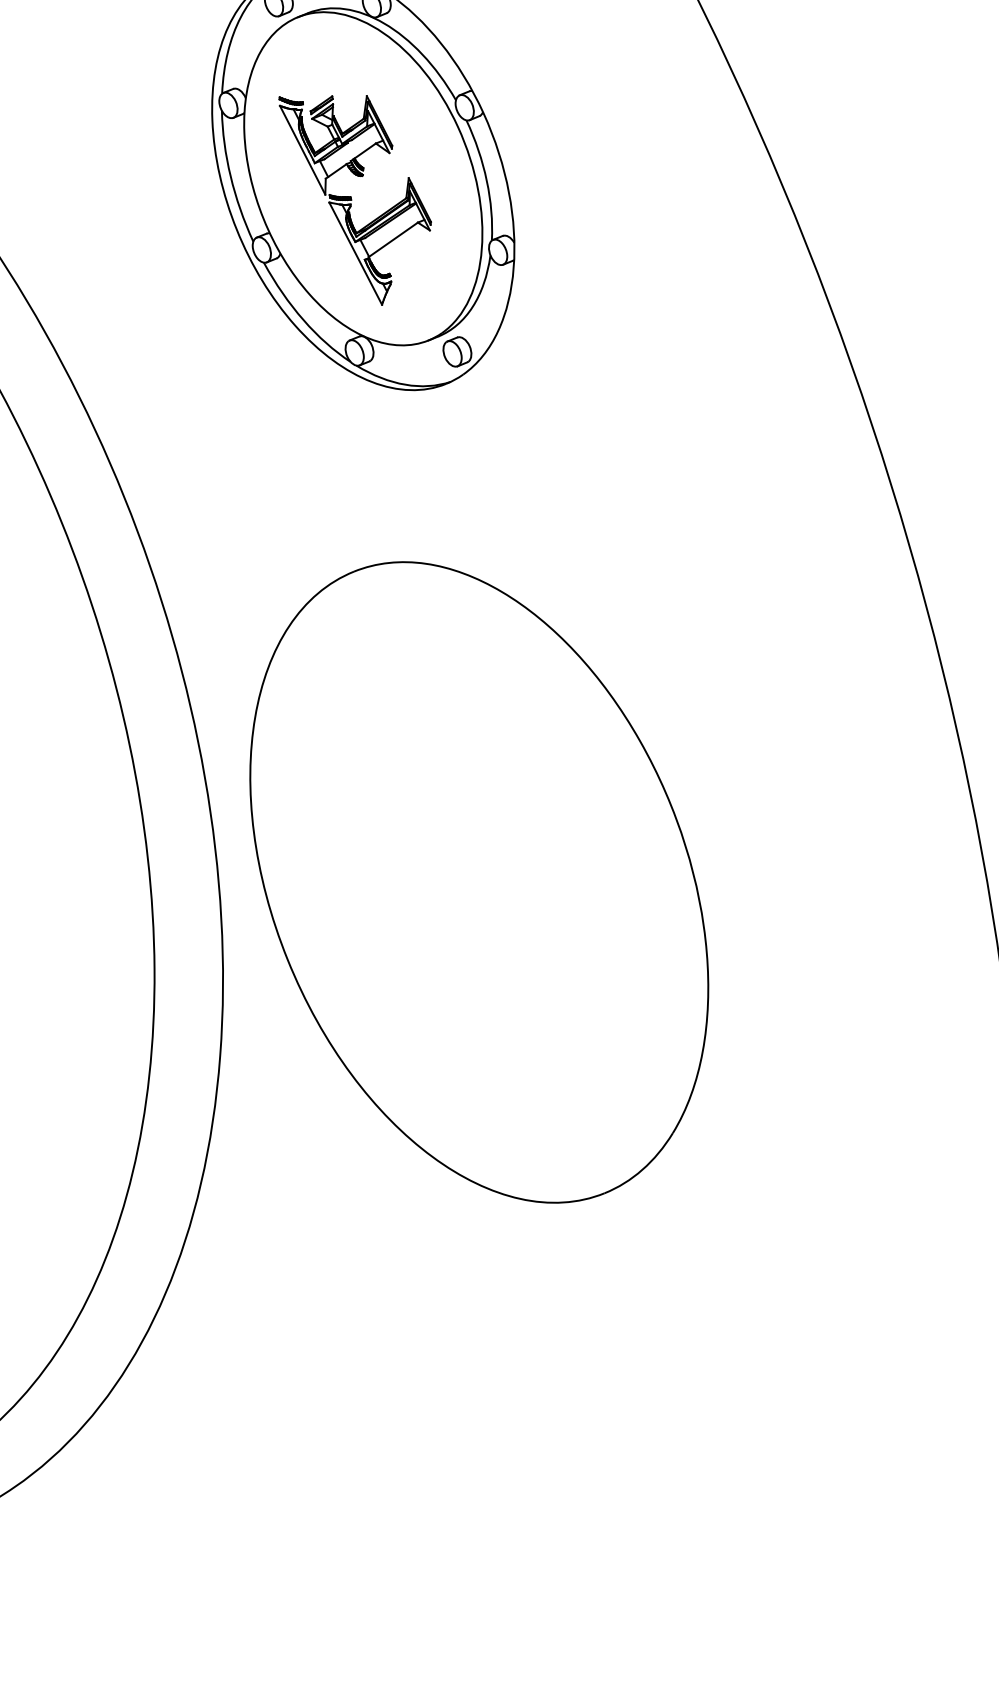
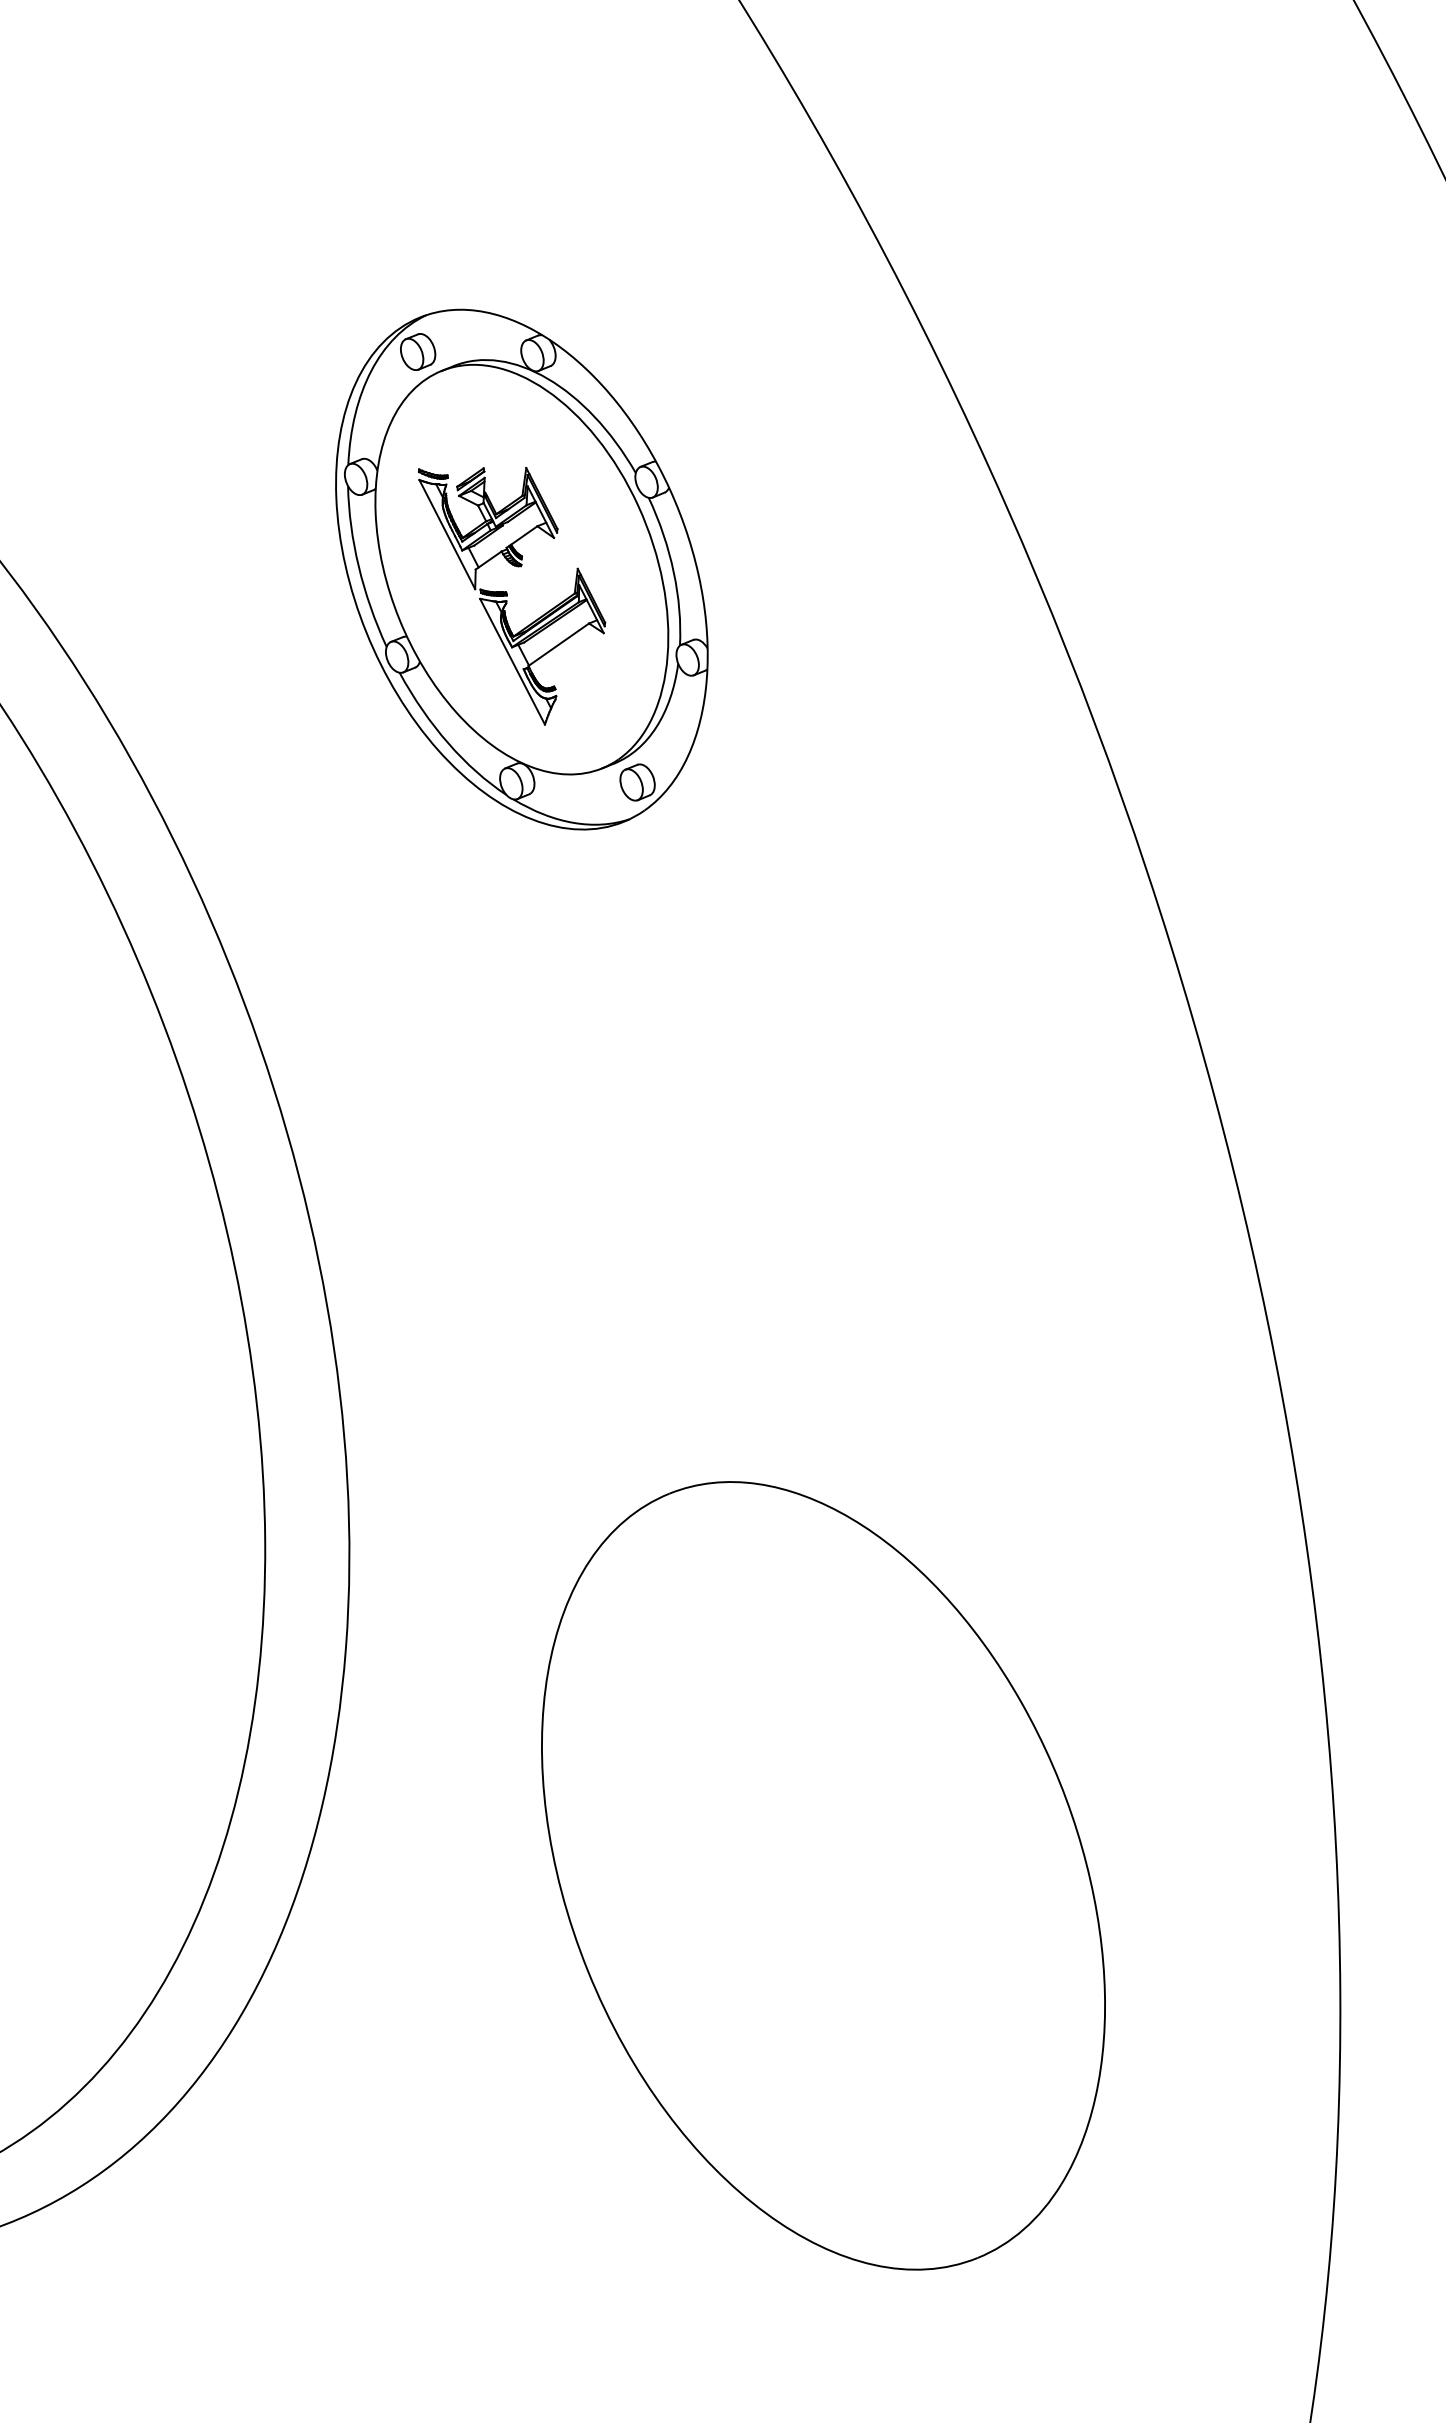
part: (479, 882) -> (823, 1875), moved

